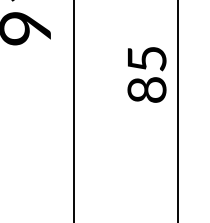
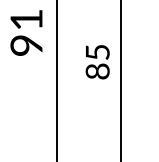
text: (146, 75) -> (97, 62), moved

